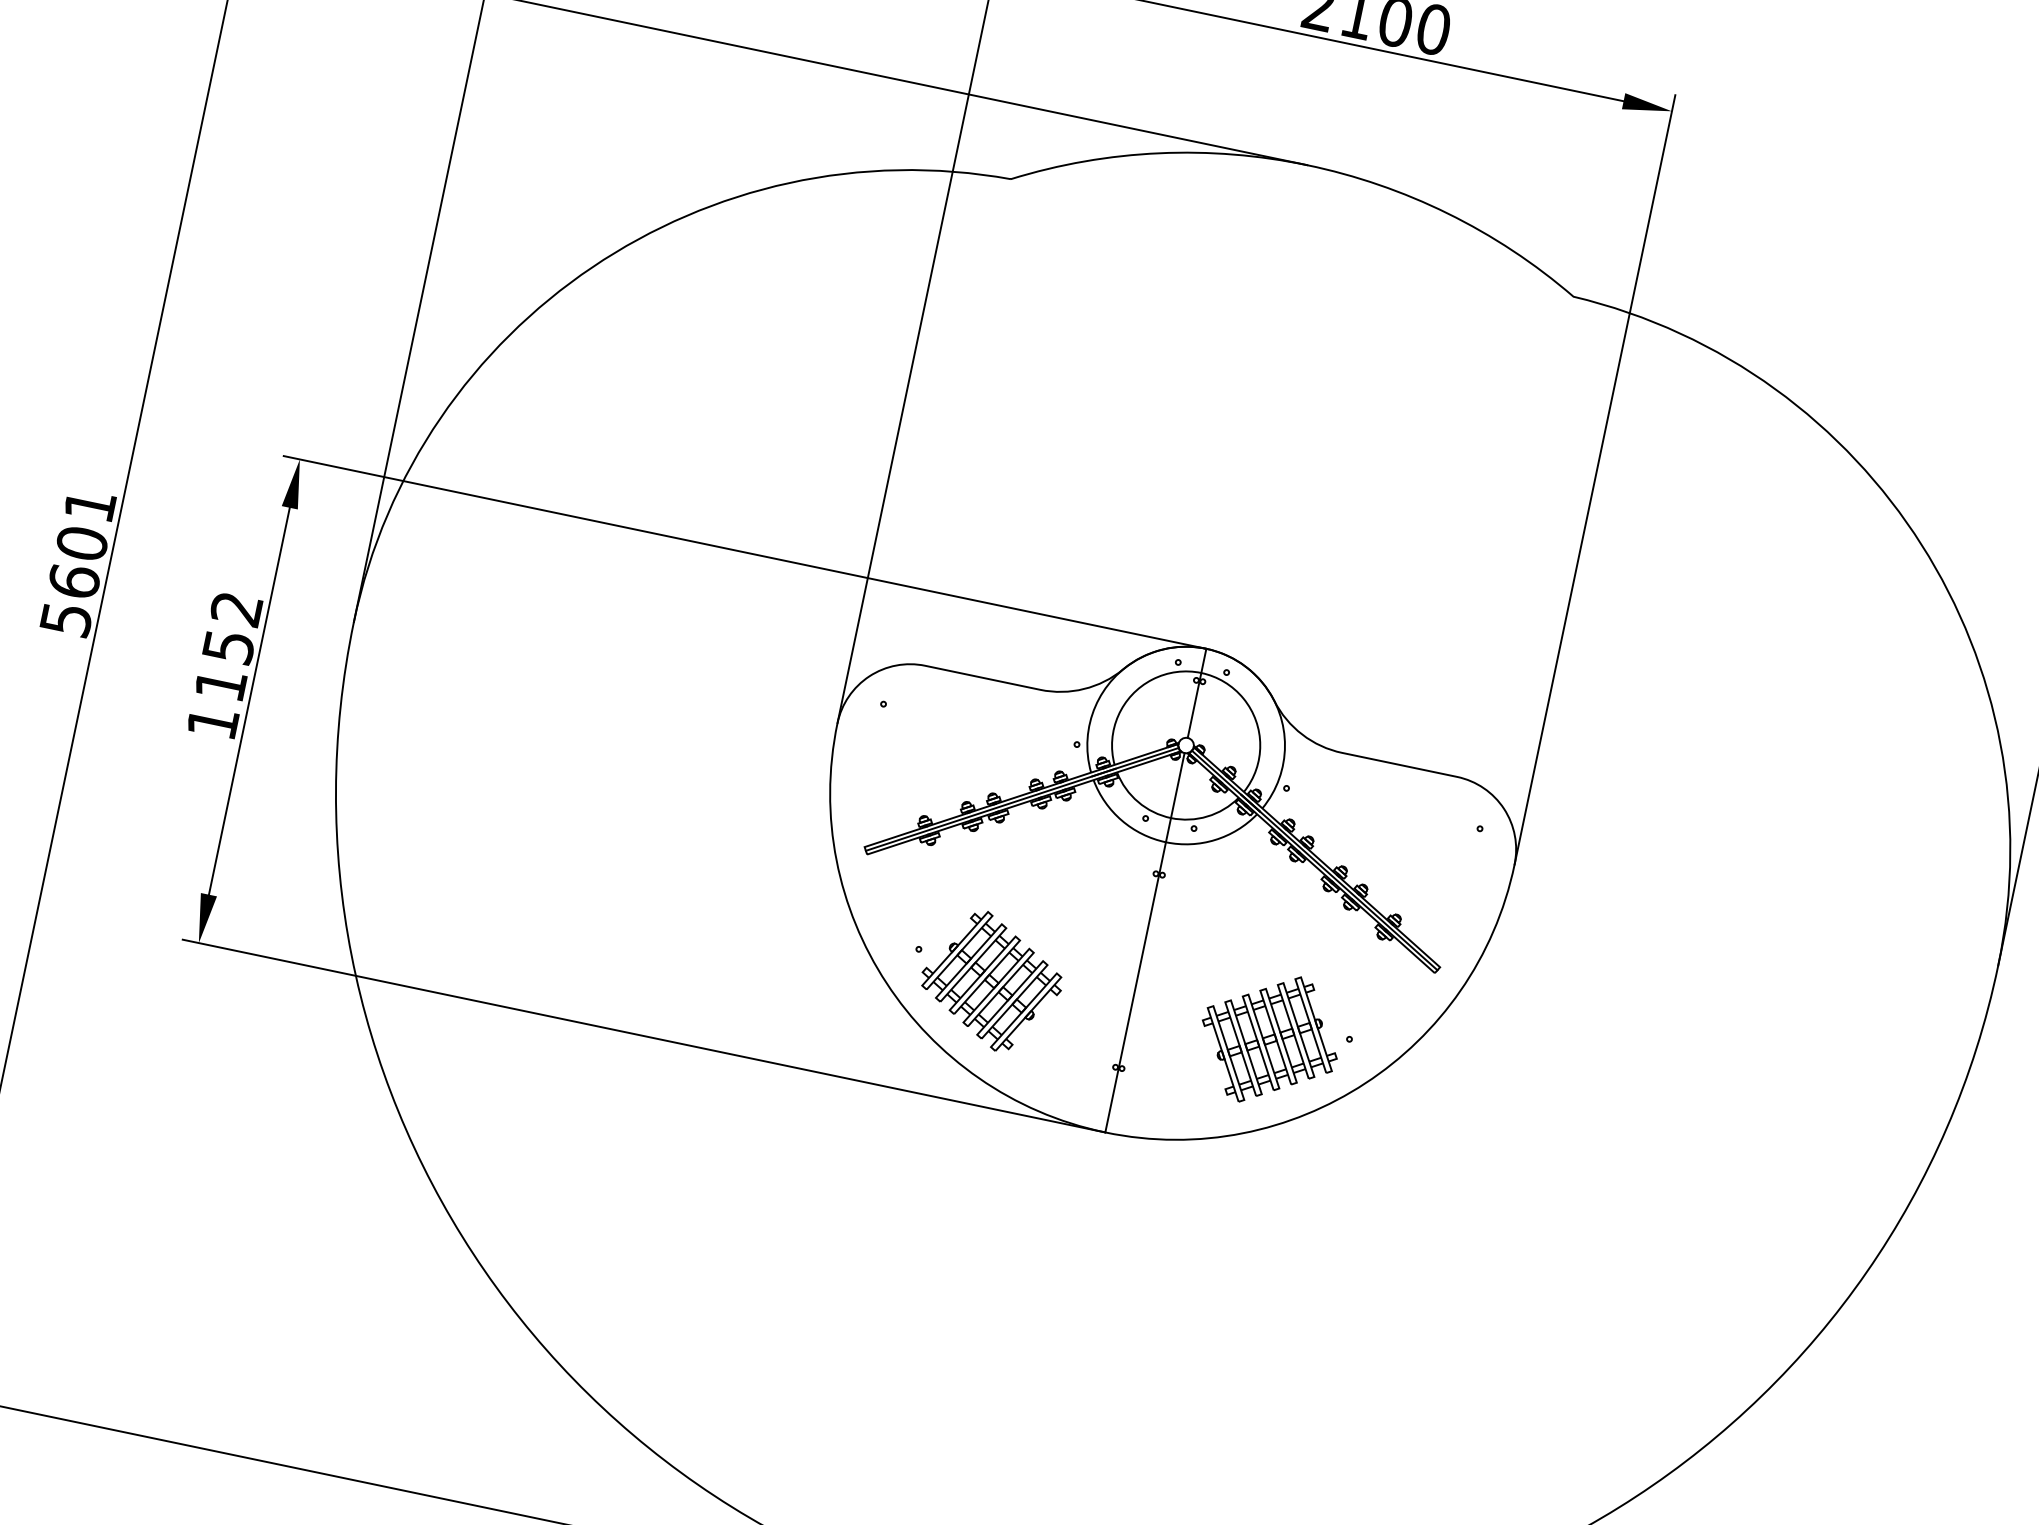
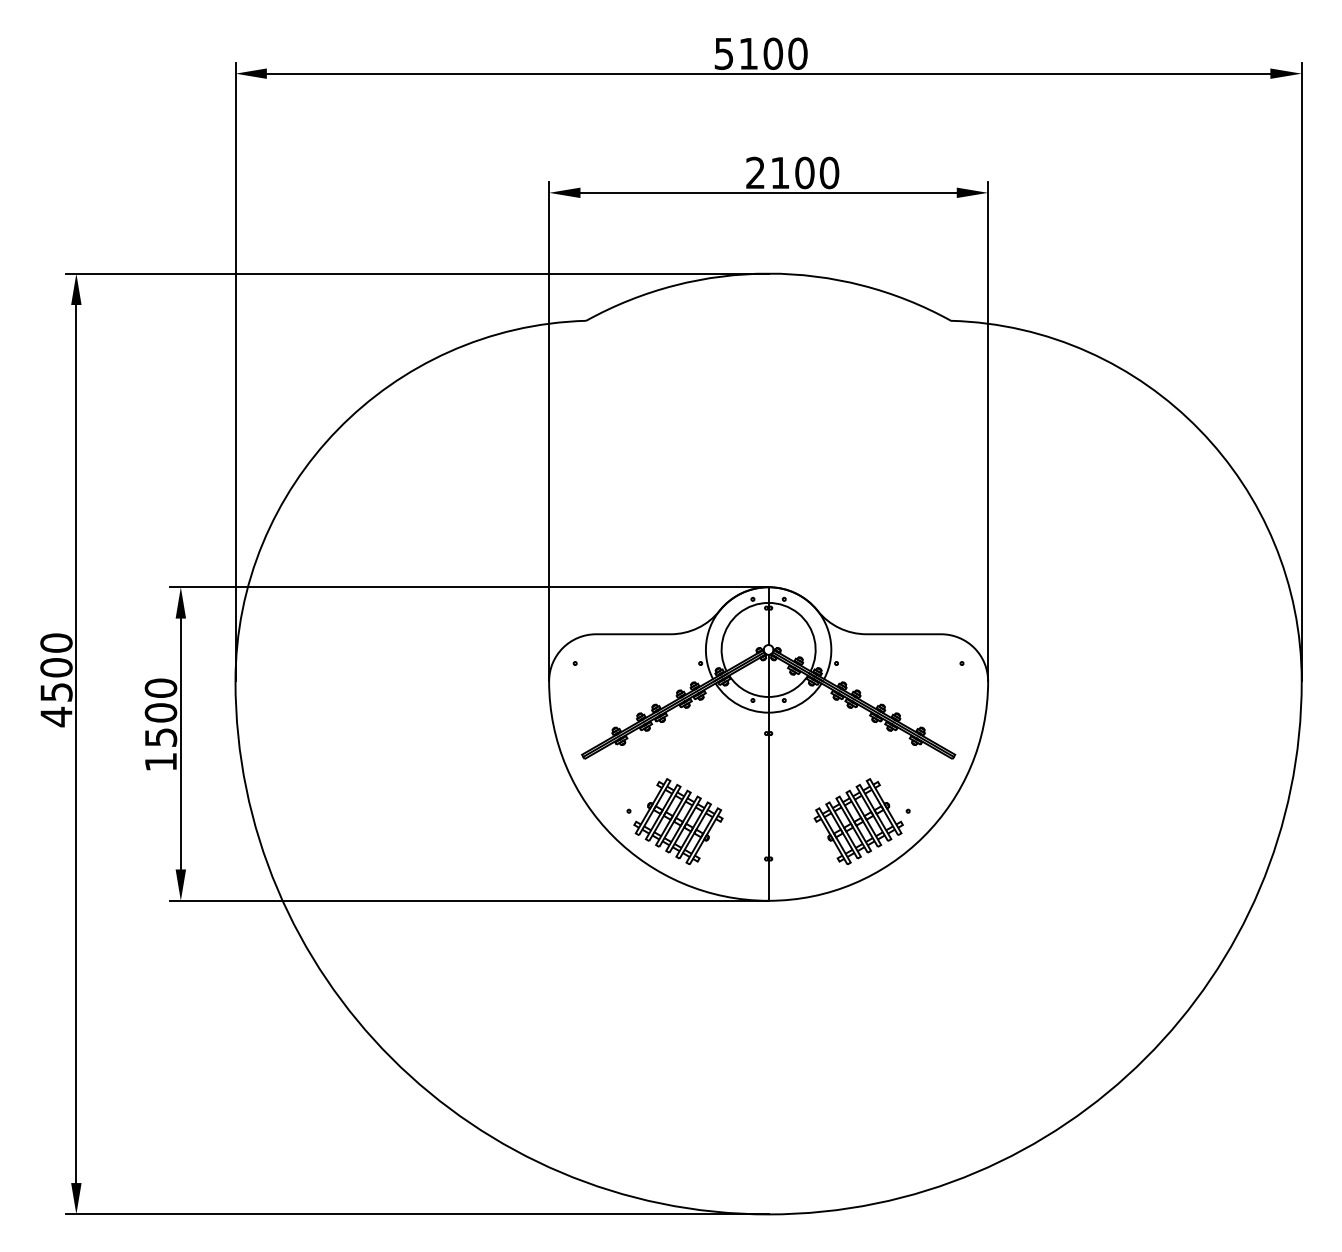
text: (78, 563) -> (56, 680), 5601 -> 4500
text: (228, 646) -> (160, 712), 1152 -> 1500

